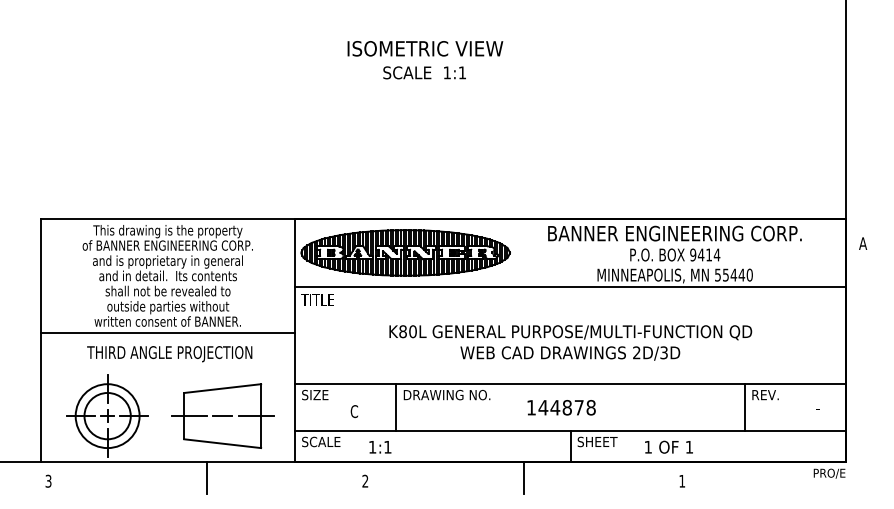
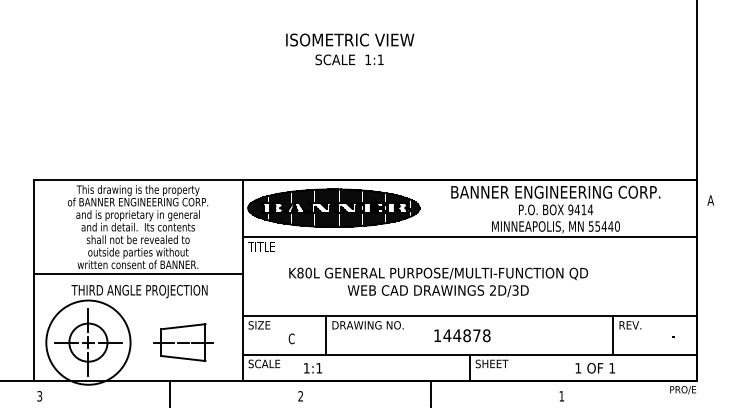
text: (570, 342) -> (438, 281), moved
part: (222, 415) -> (183, 342), size x0.7
circle: (107, 416) -> (88, 342), size x1.6
text: (668, 446) -> (594, 367), moved

